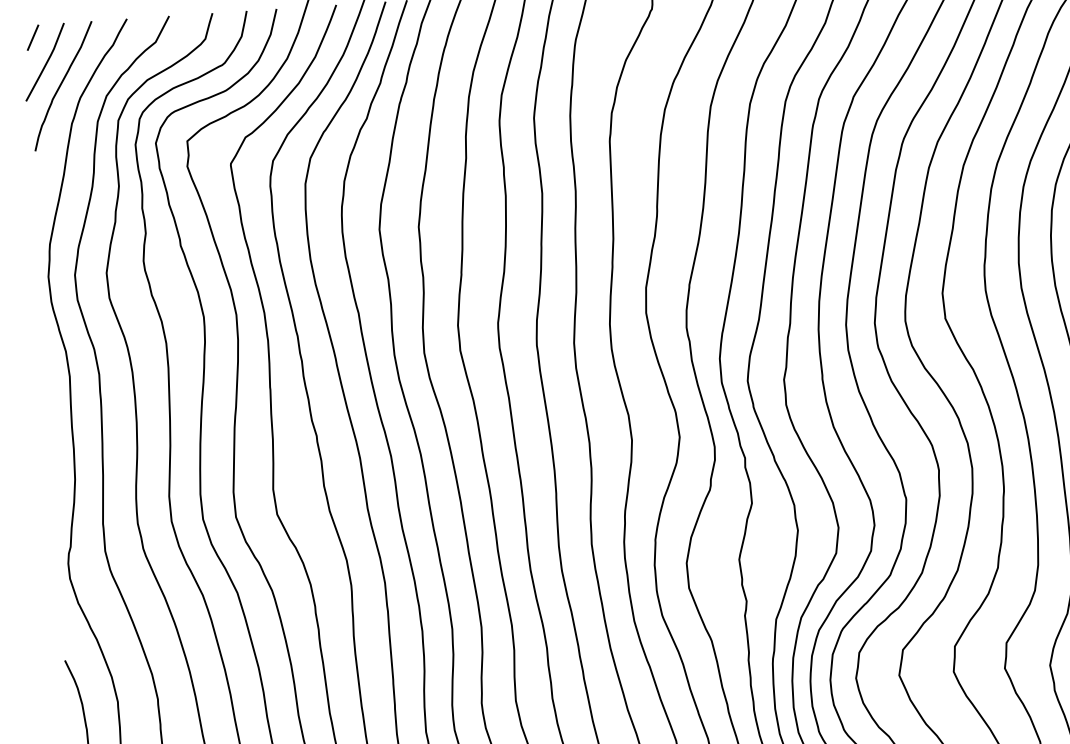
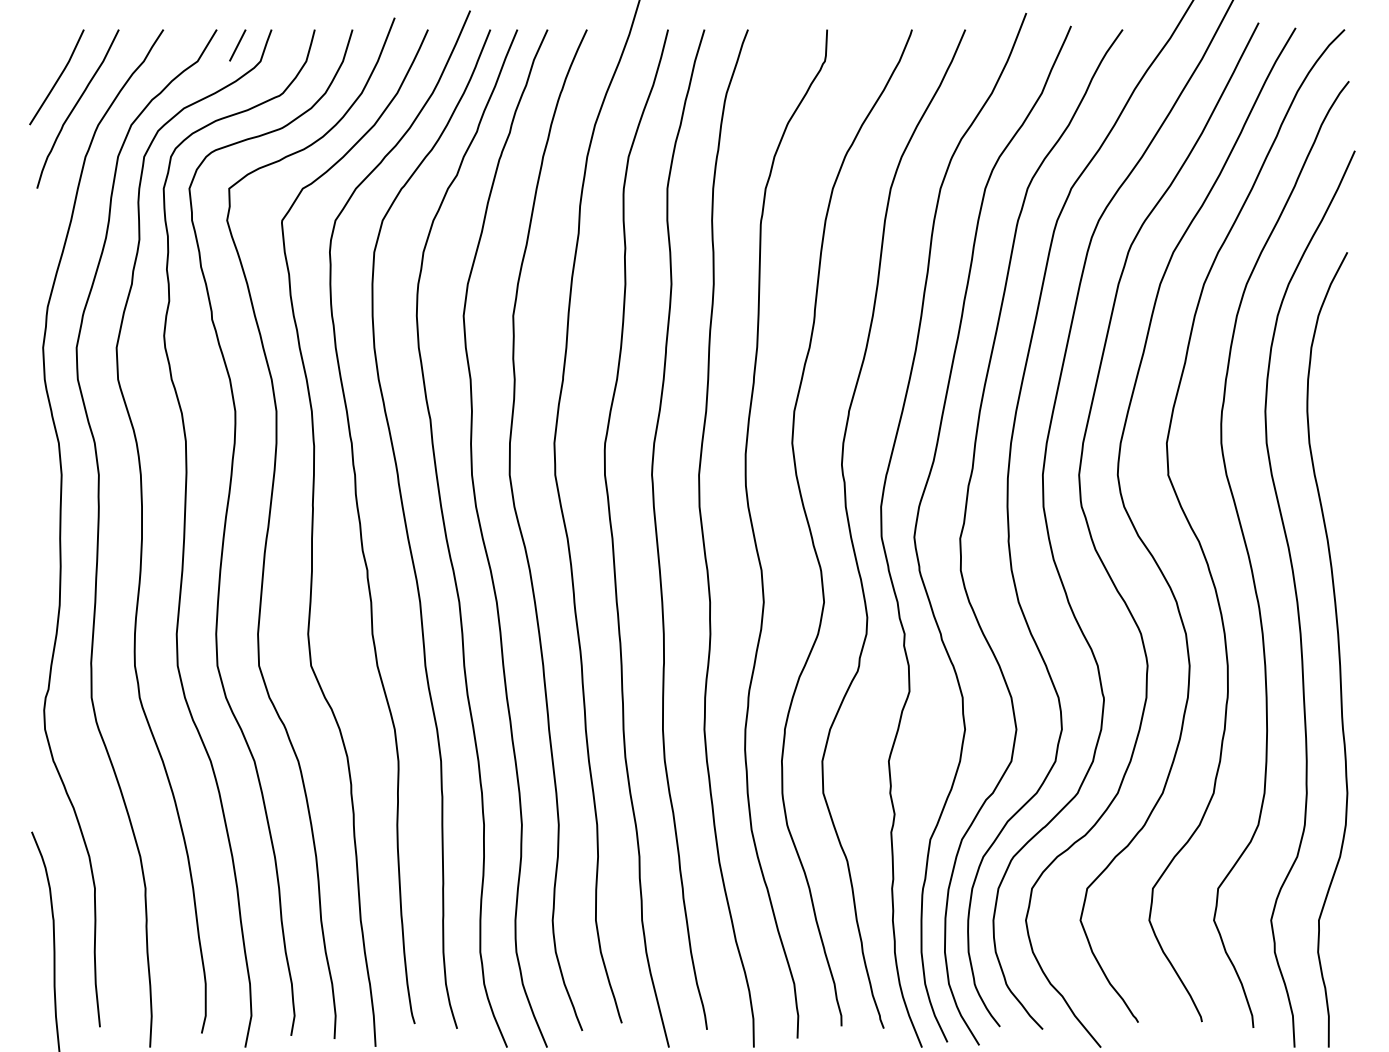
line: (32, 37) -> (237, 45), moved

